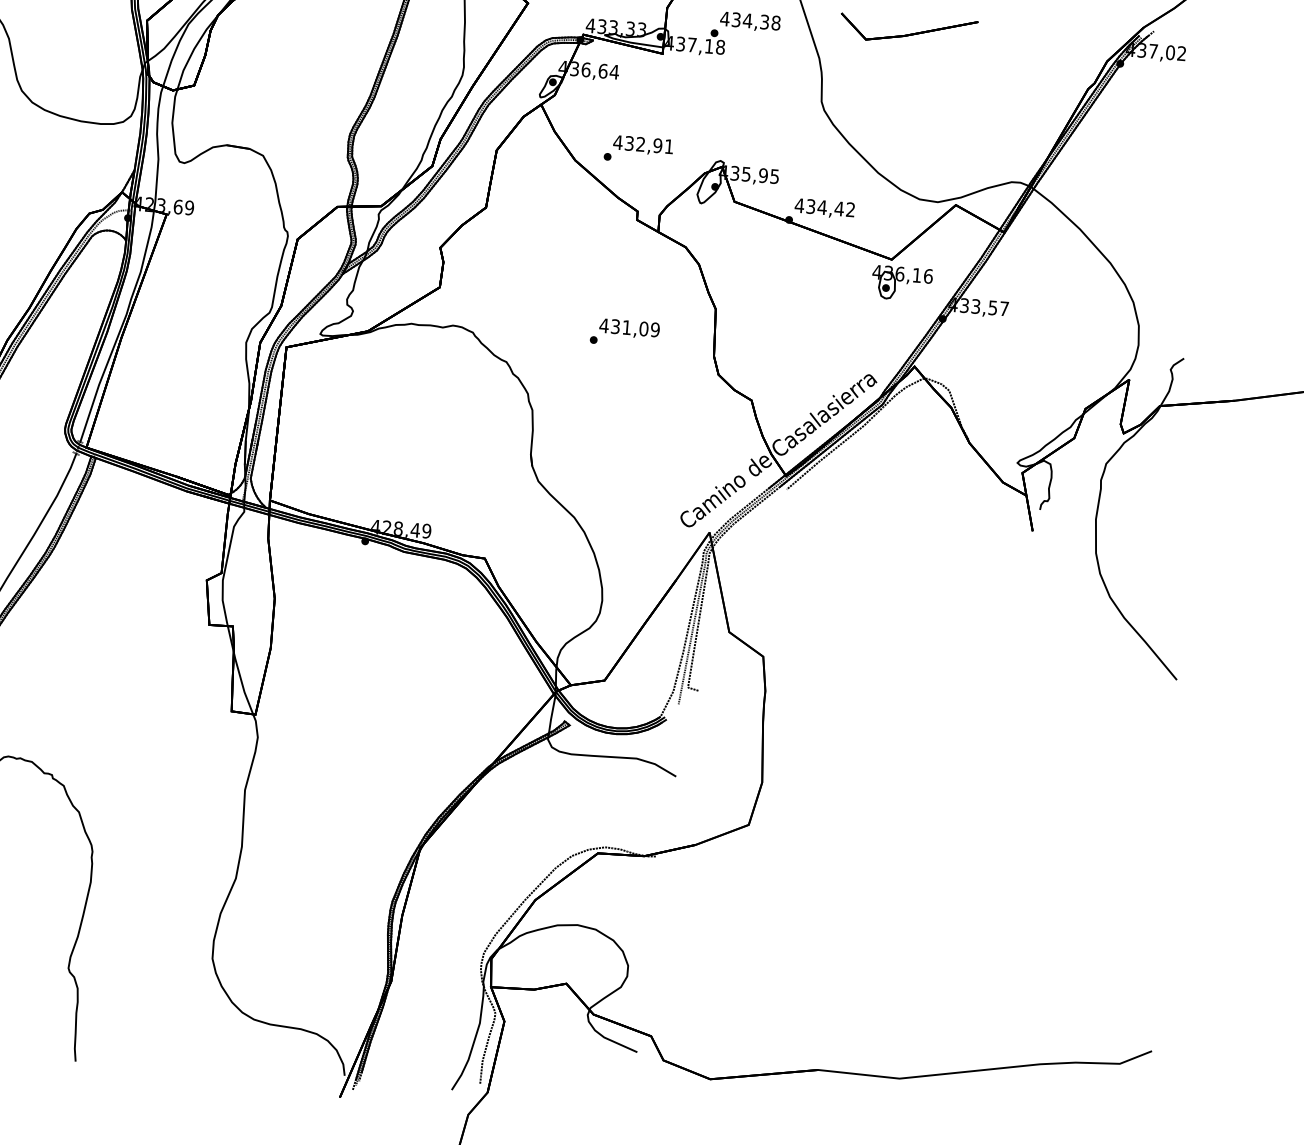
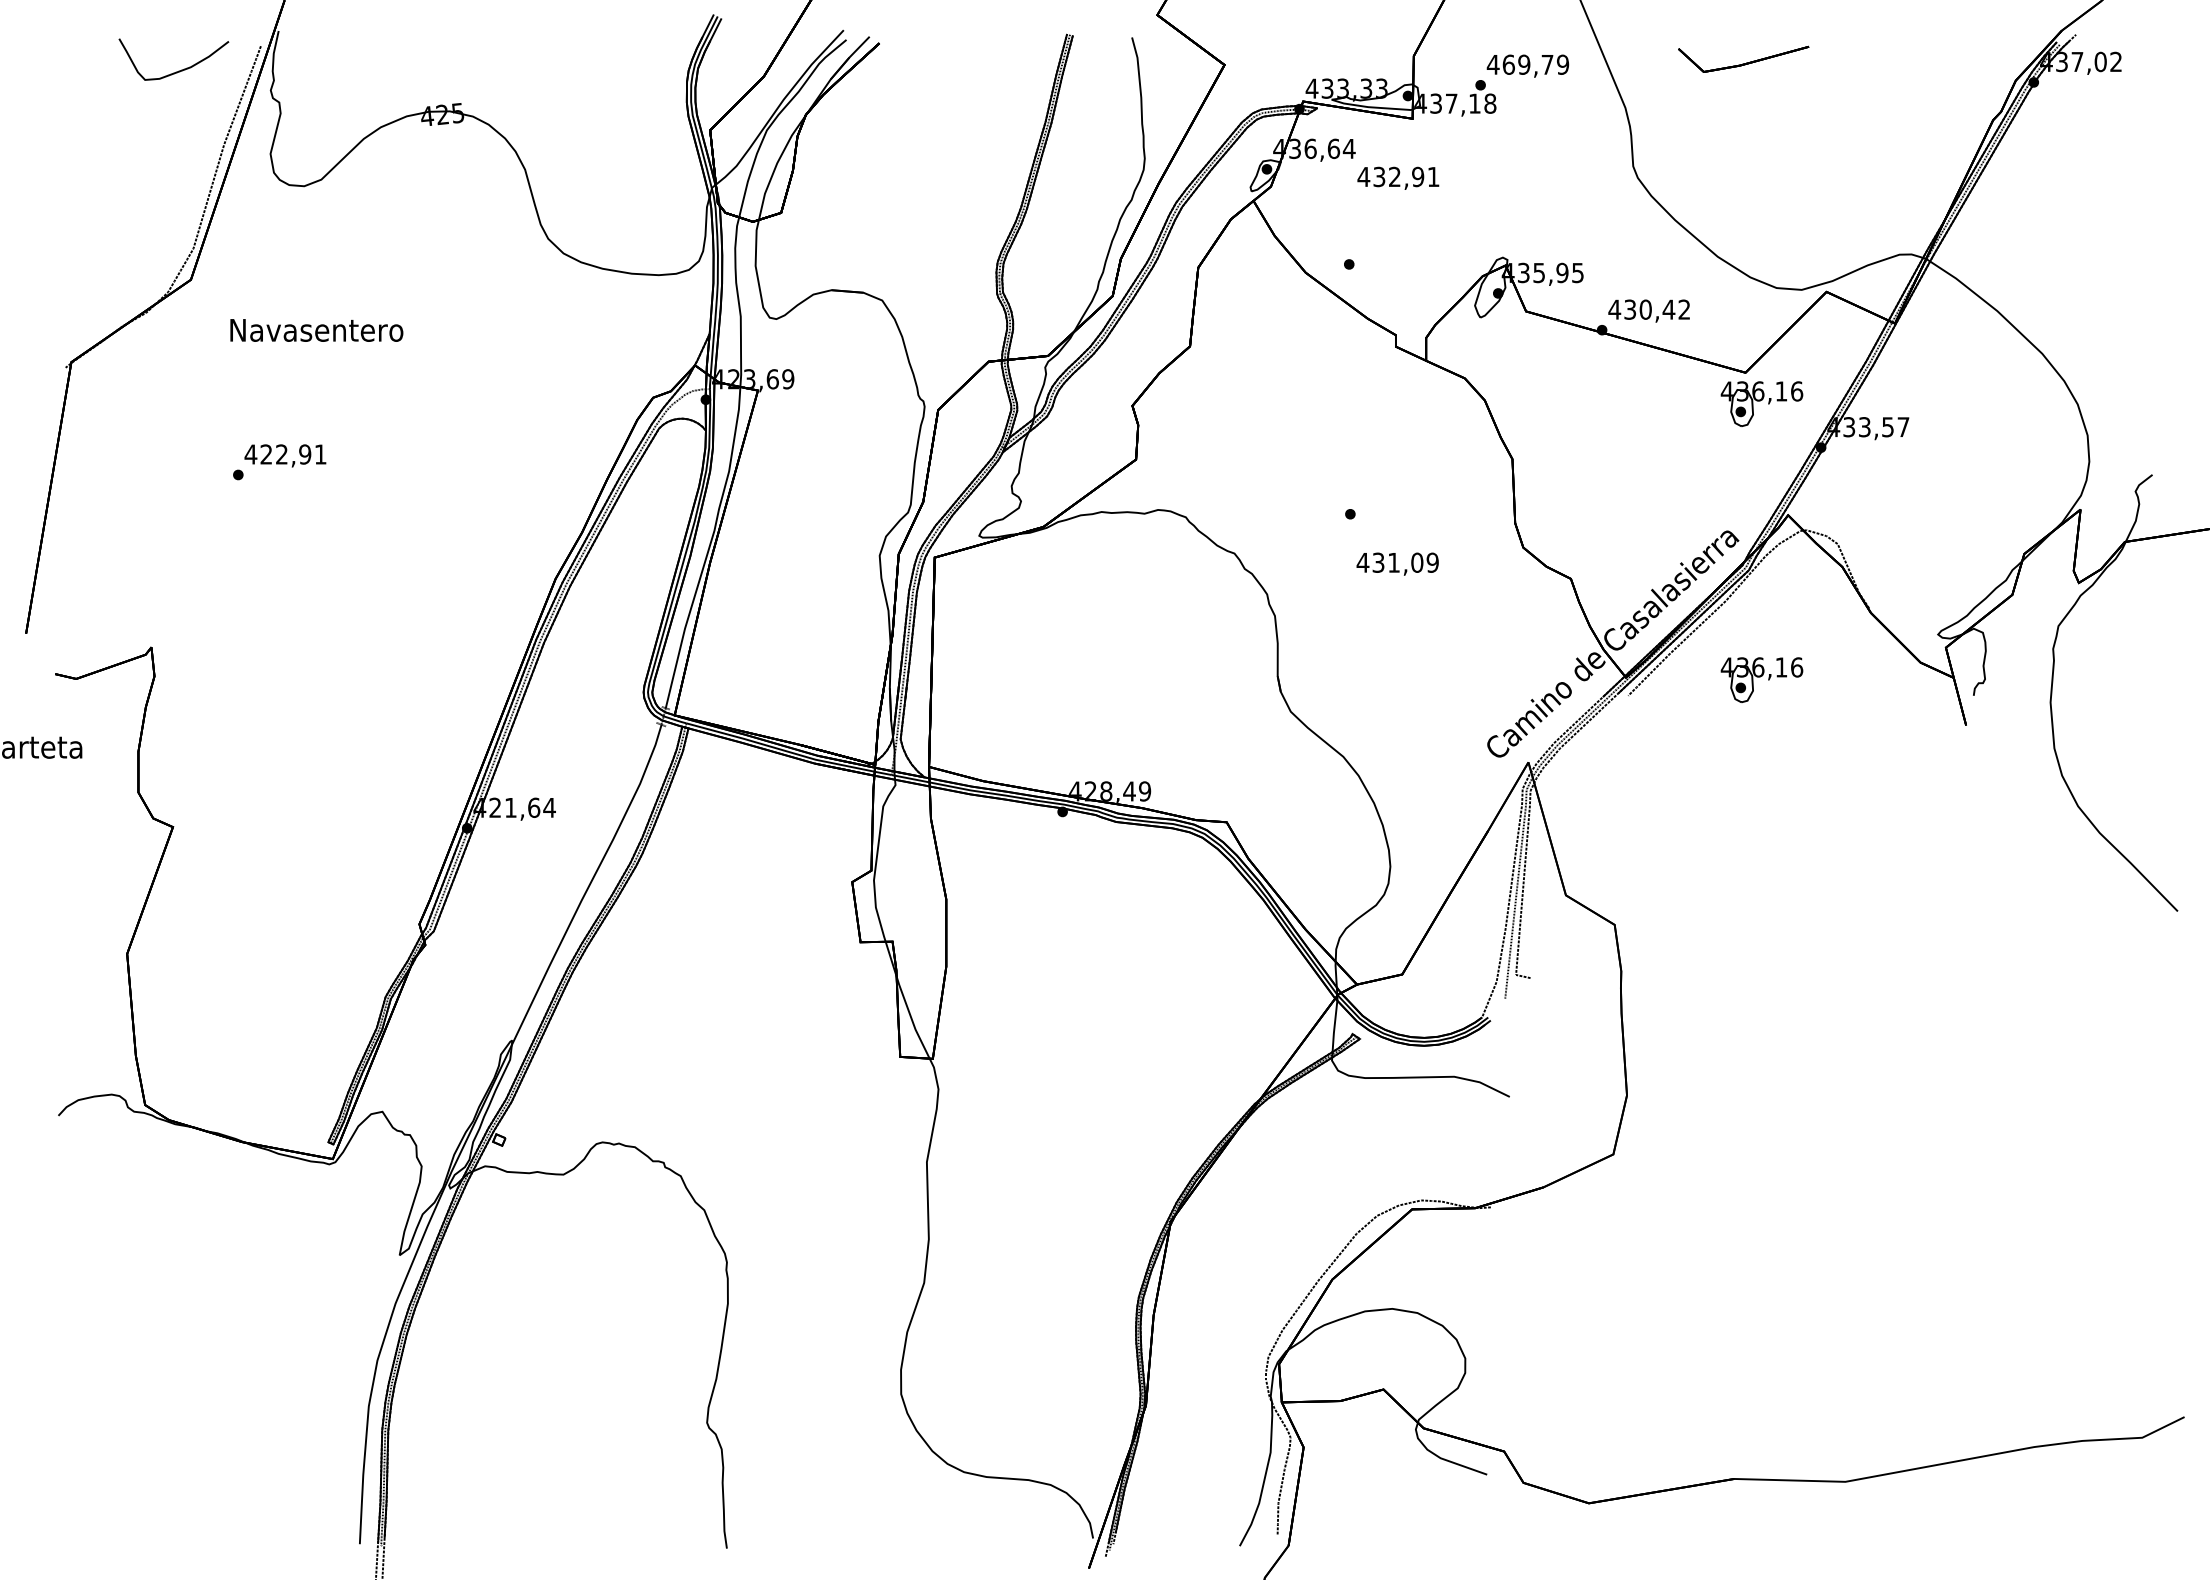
text: (755, 21) -> (1535, 64), 434,38 -> 469,79
part: (908, 29) -> (1743, 59), size x0.7
text: (643, 145) -> (1398, 177), moved
text: (822, 207) -> (1645, 309), 434,42 -> 430,42
text: (629, 328) -> (1397, 563), moved
part: (885, 485) -> (1761, 679), added

